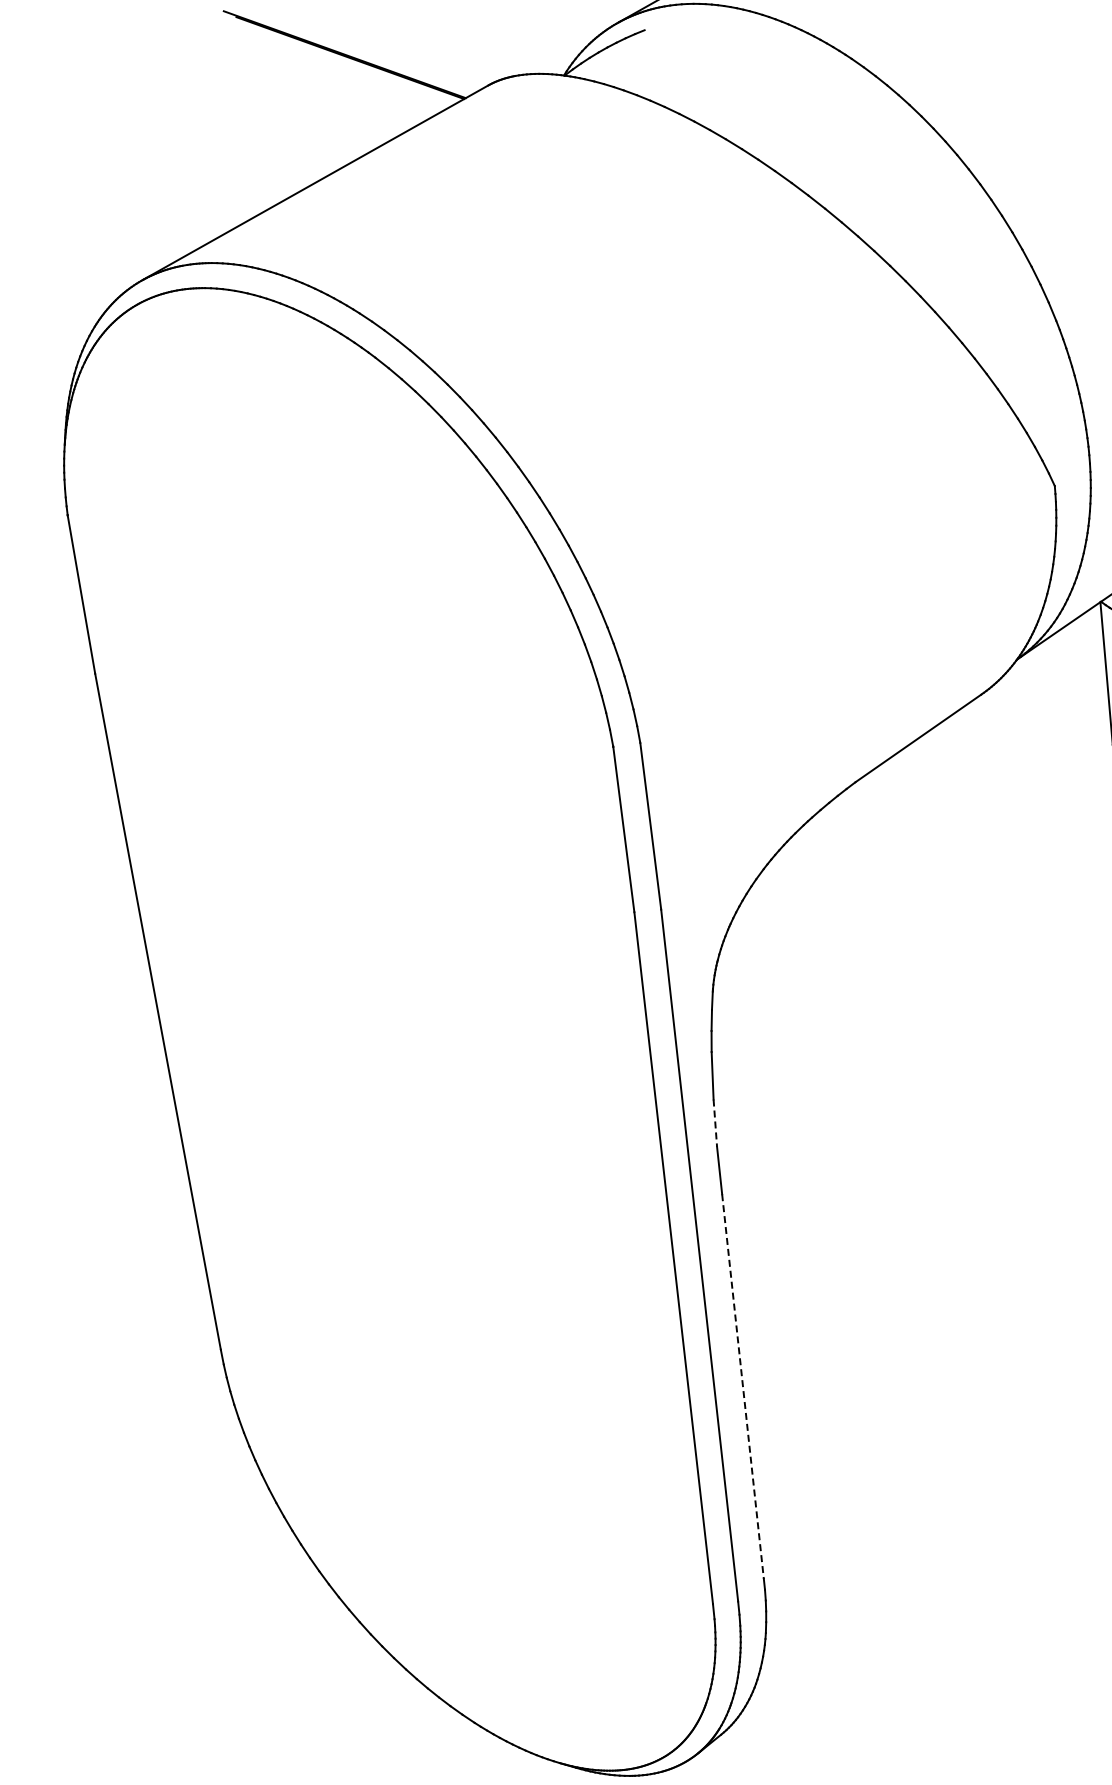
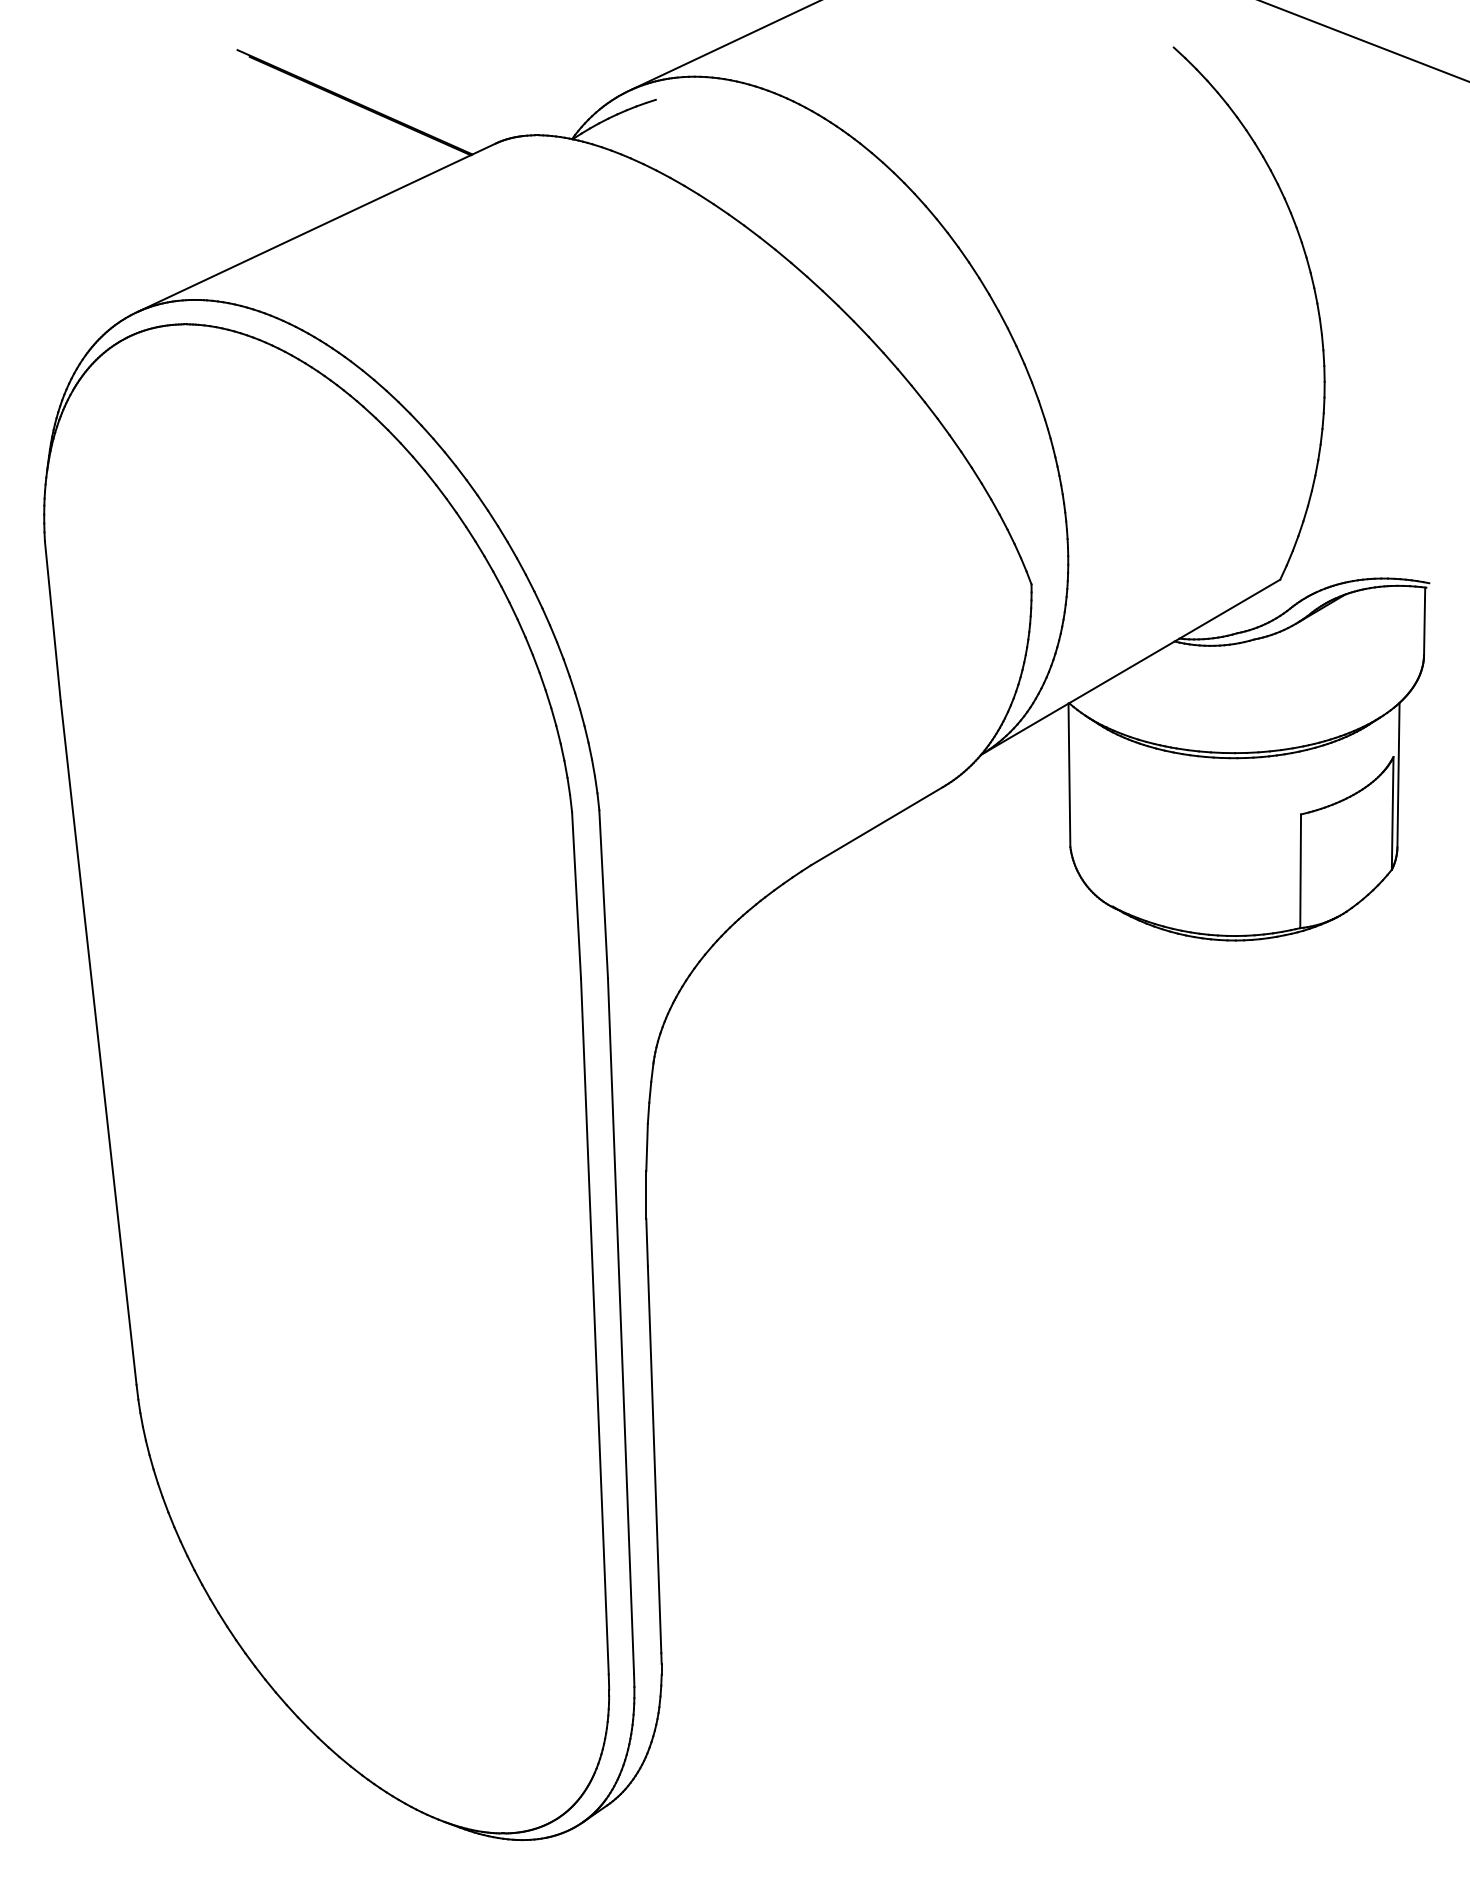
line: (715, 1123) -> (646, 1195), dashed -> solid
line: (742, 1386) -> (654, 1459), dashed -> solid

